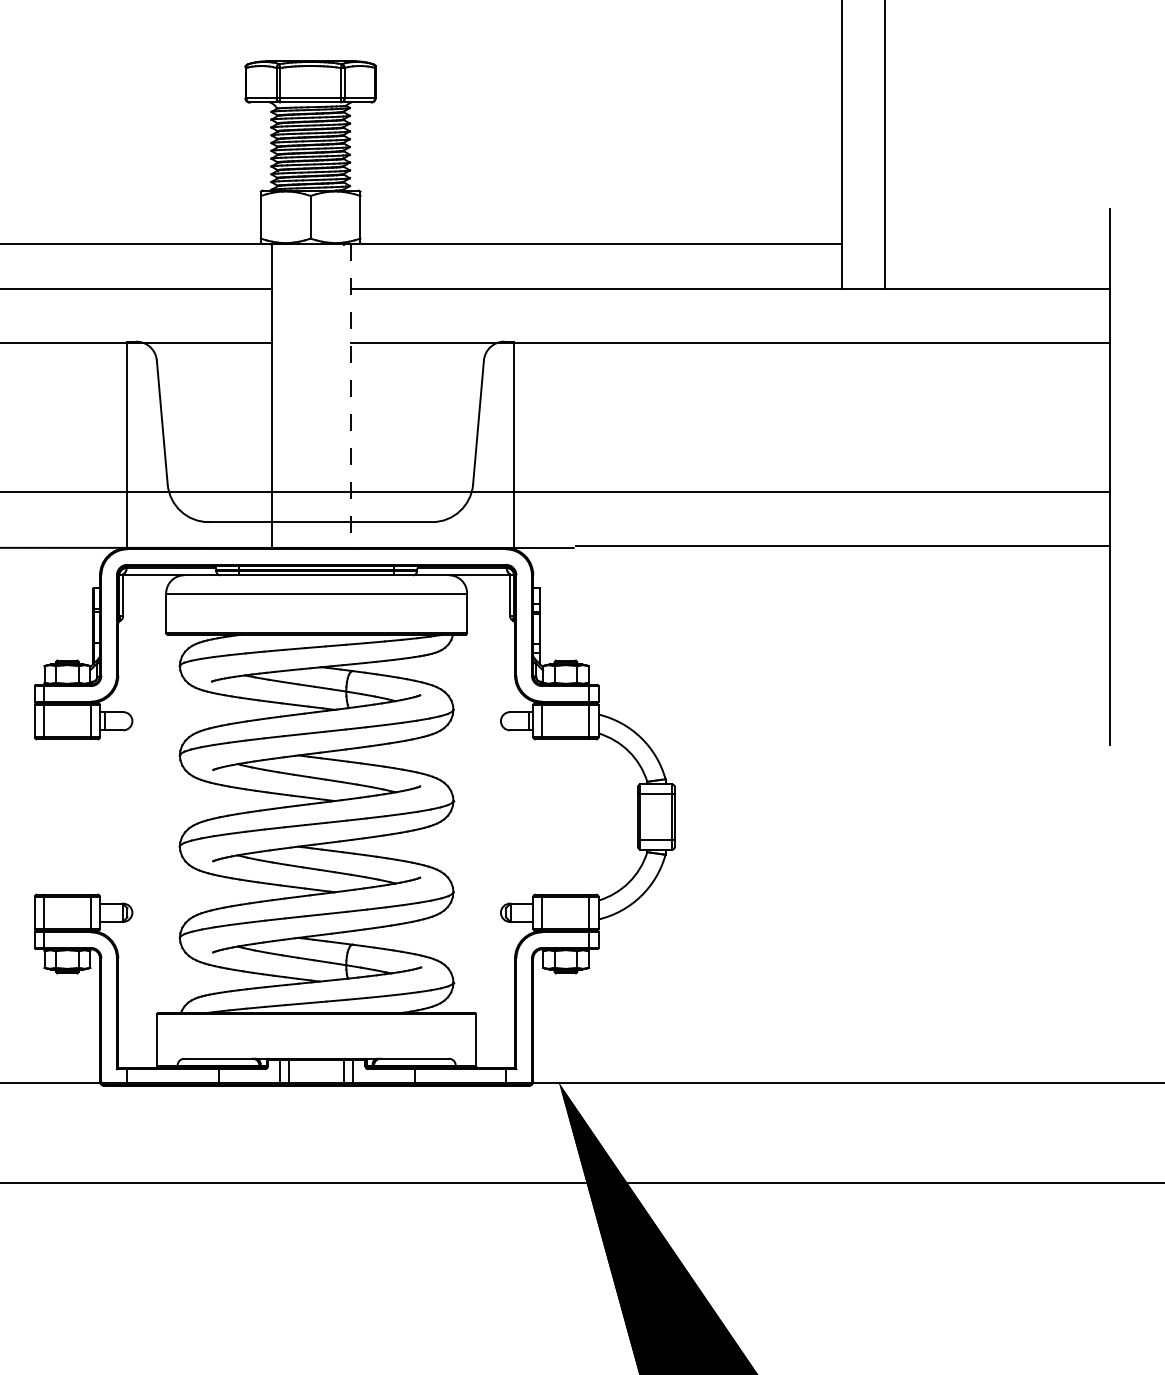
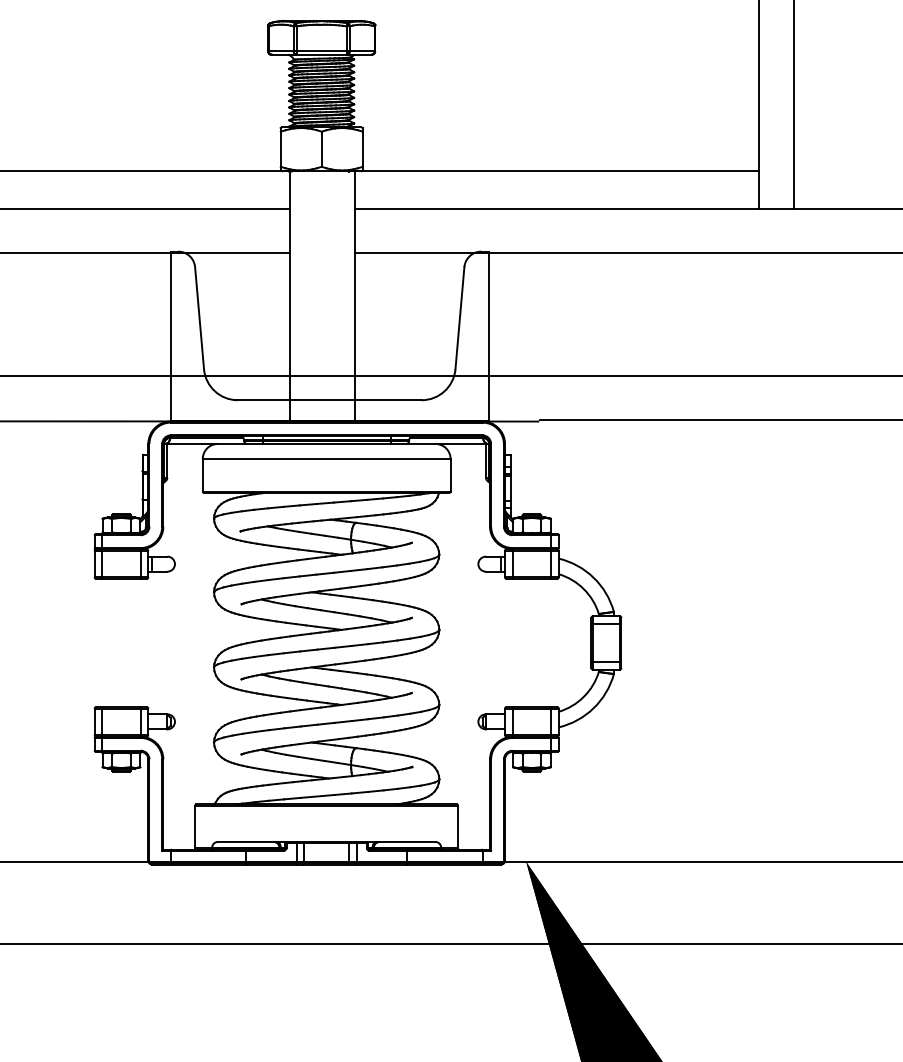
line: (350, 395) -> (354, 295), dashed -> solid

